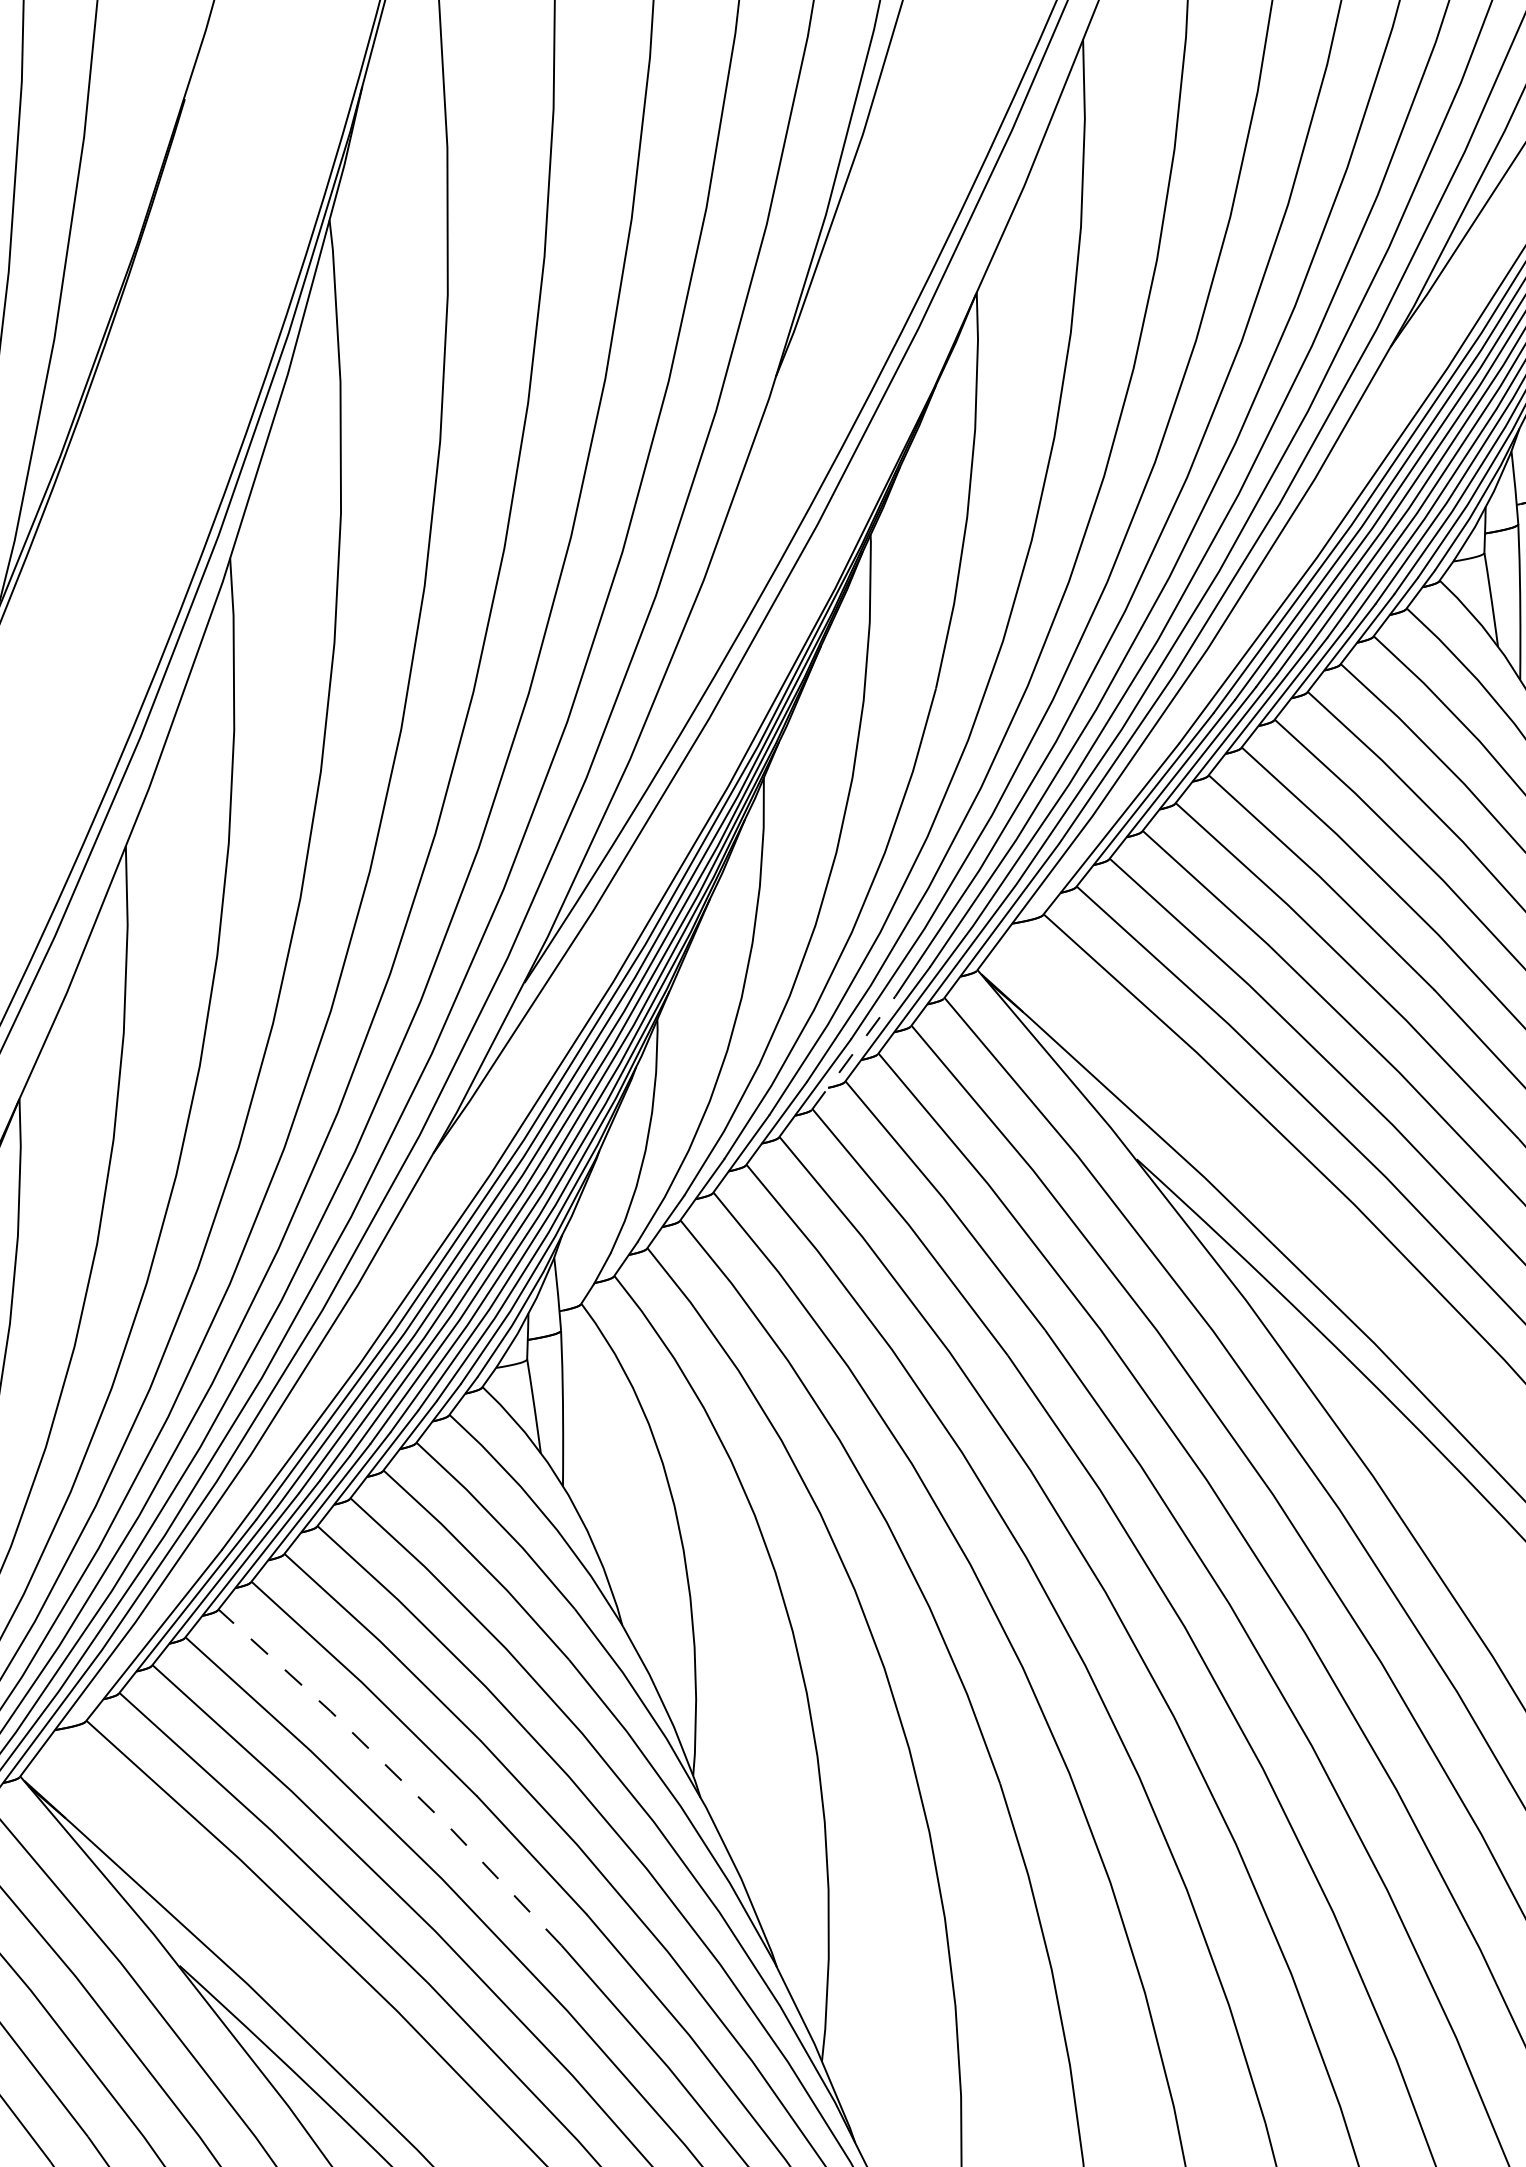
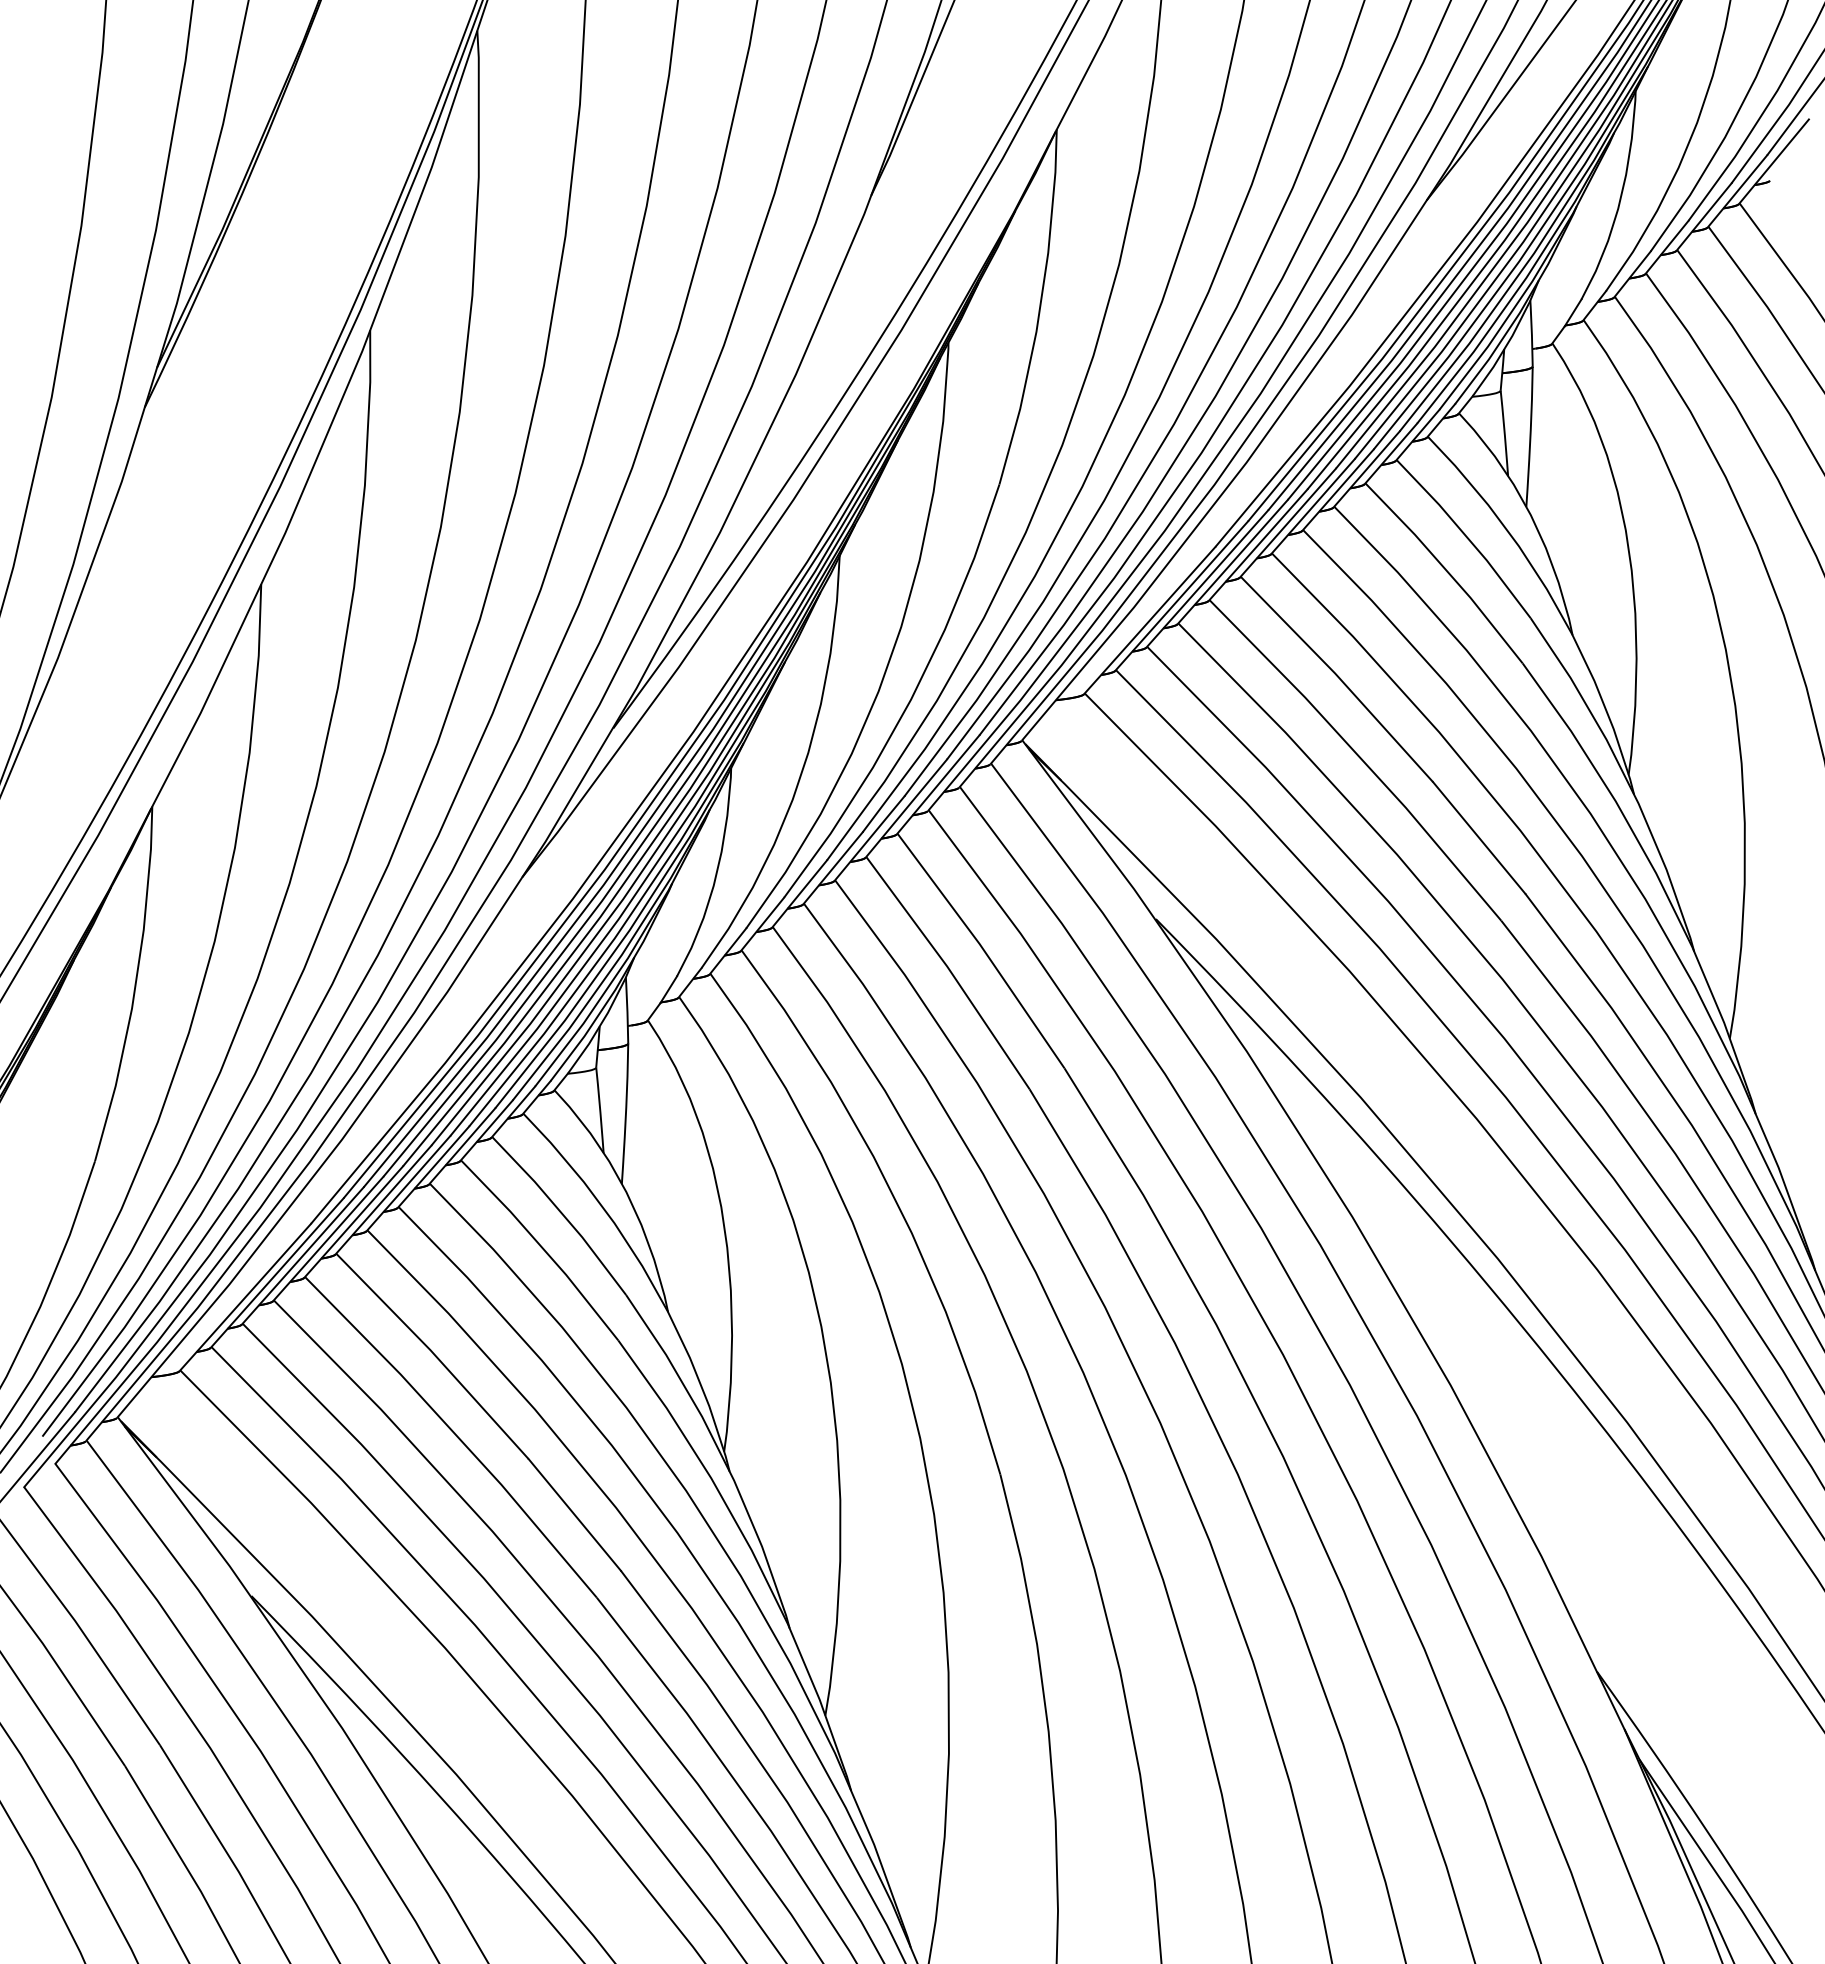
line: (853, 1052) -> (906, 808), dashed -> solid
line: (393, 1773) -> (454, 1433), dashed -> solid

